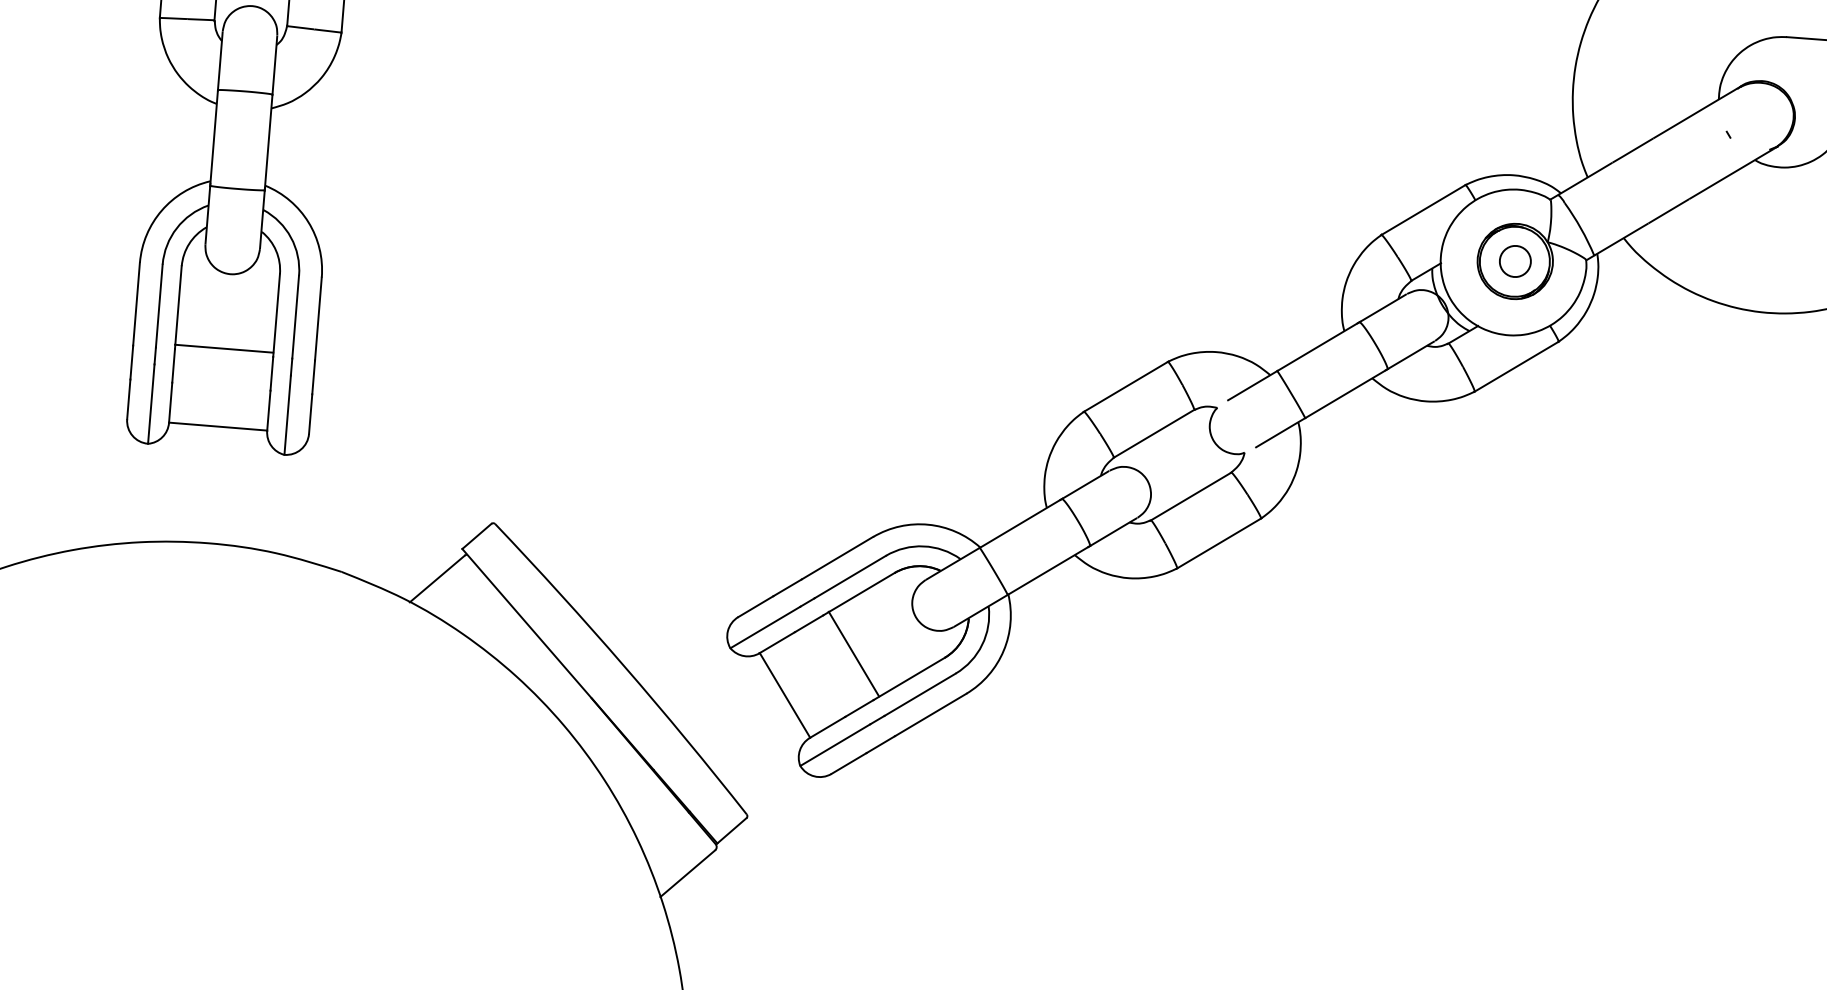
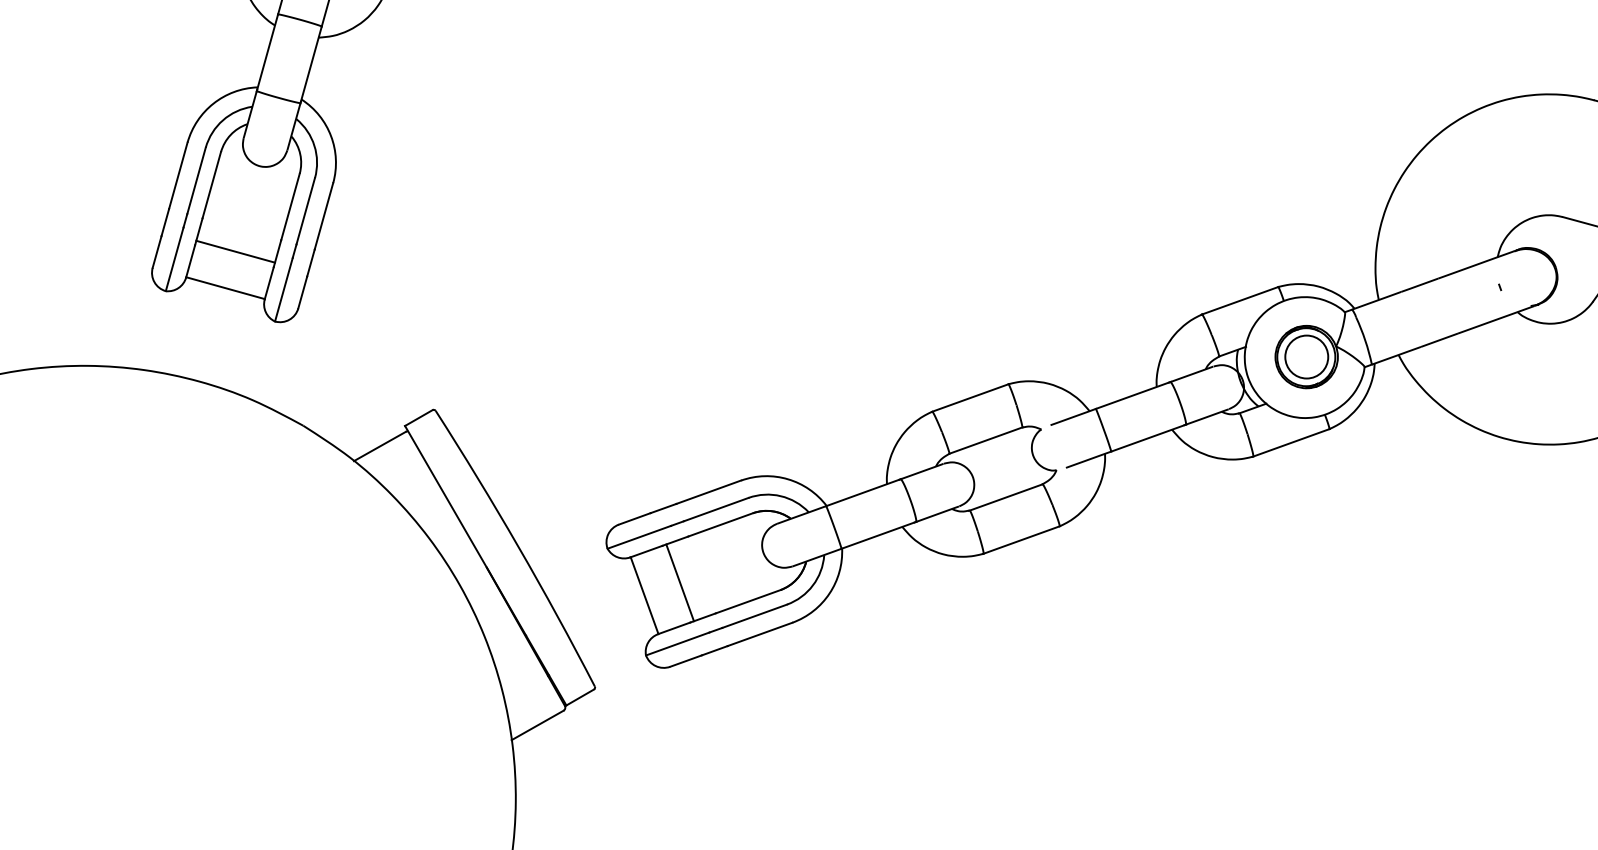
circle: (1514, 260) -> (1306, 356), size x1.67
line: (223, 348) -> (235, 251), moved
line: (853, 653) -> (679, 582), moved

